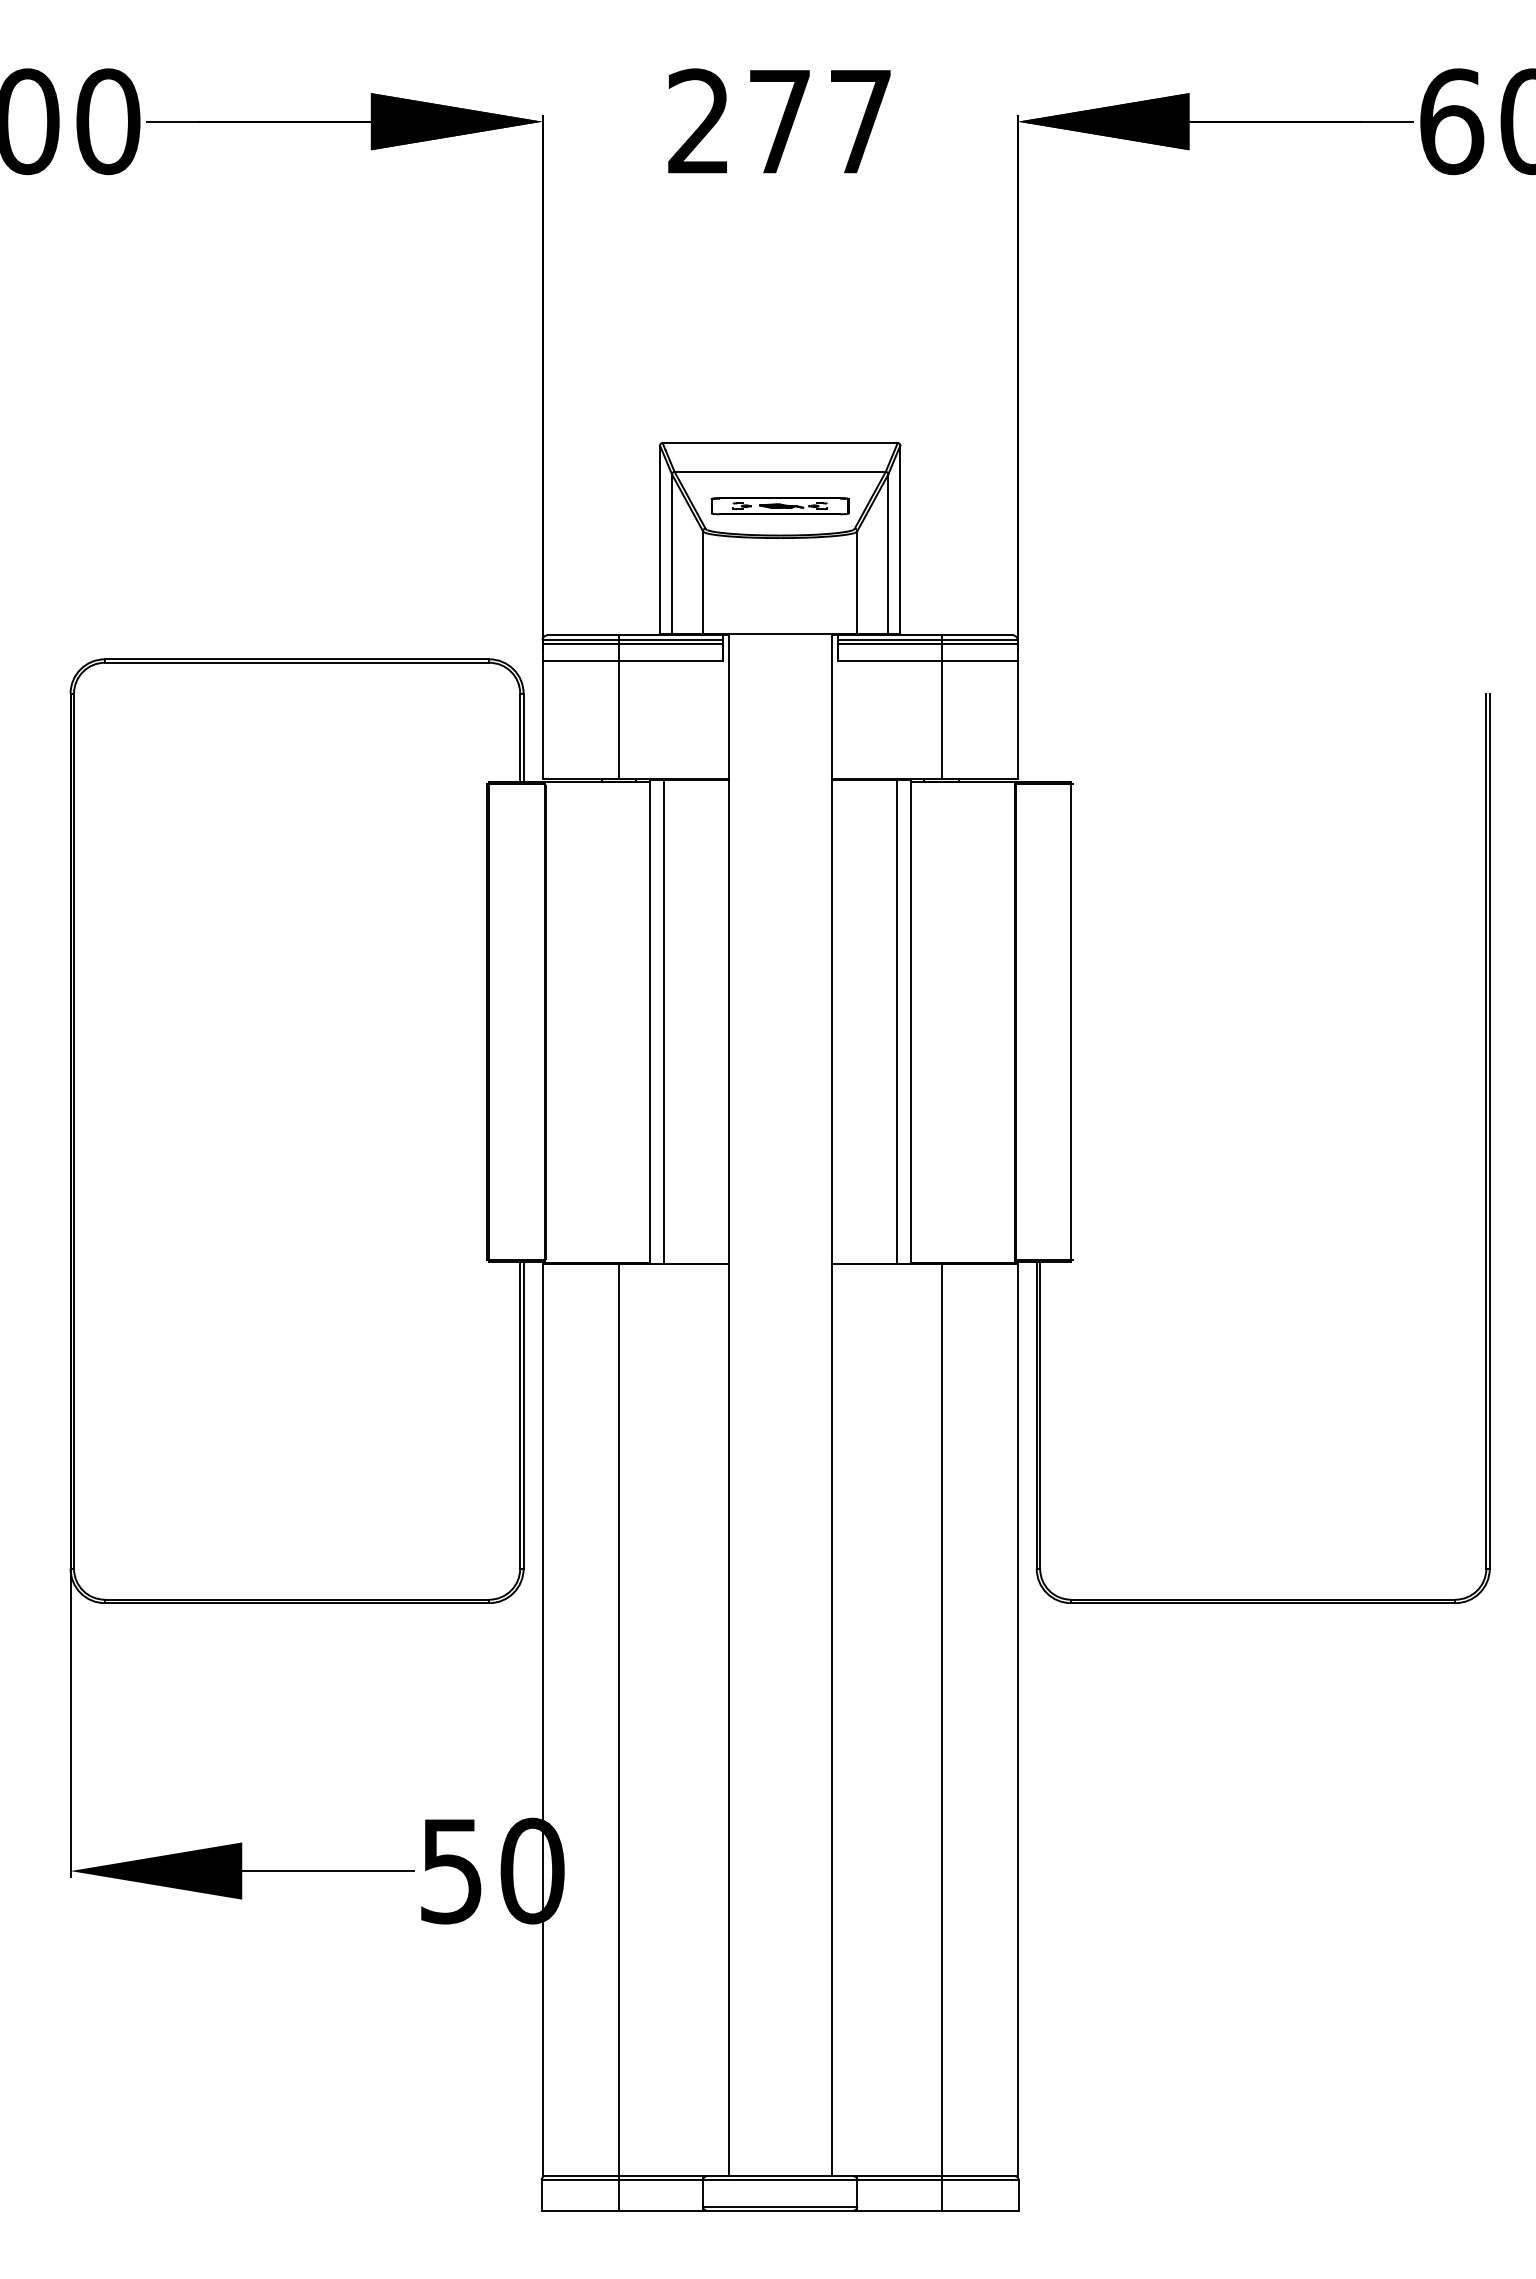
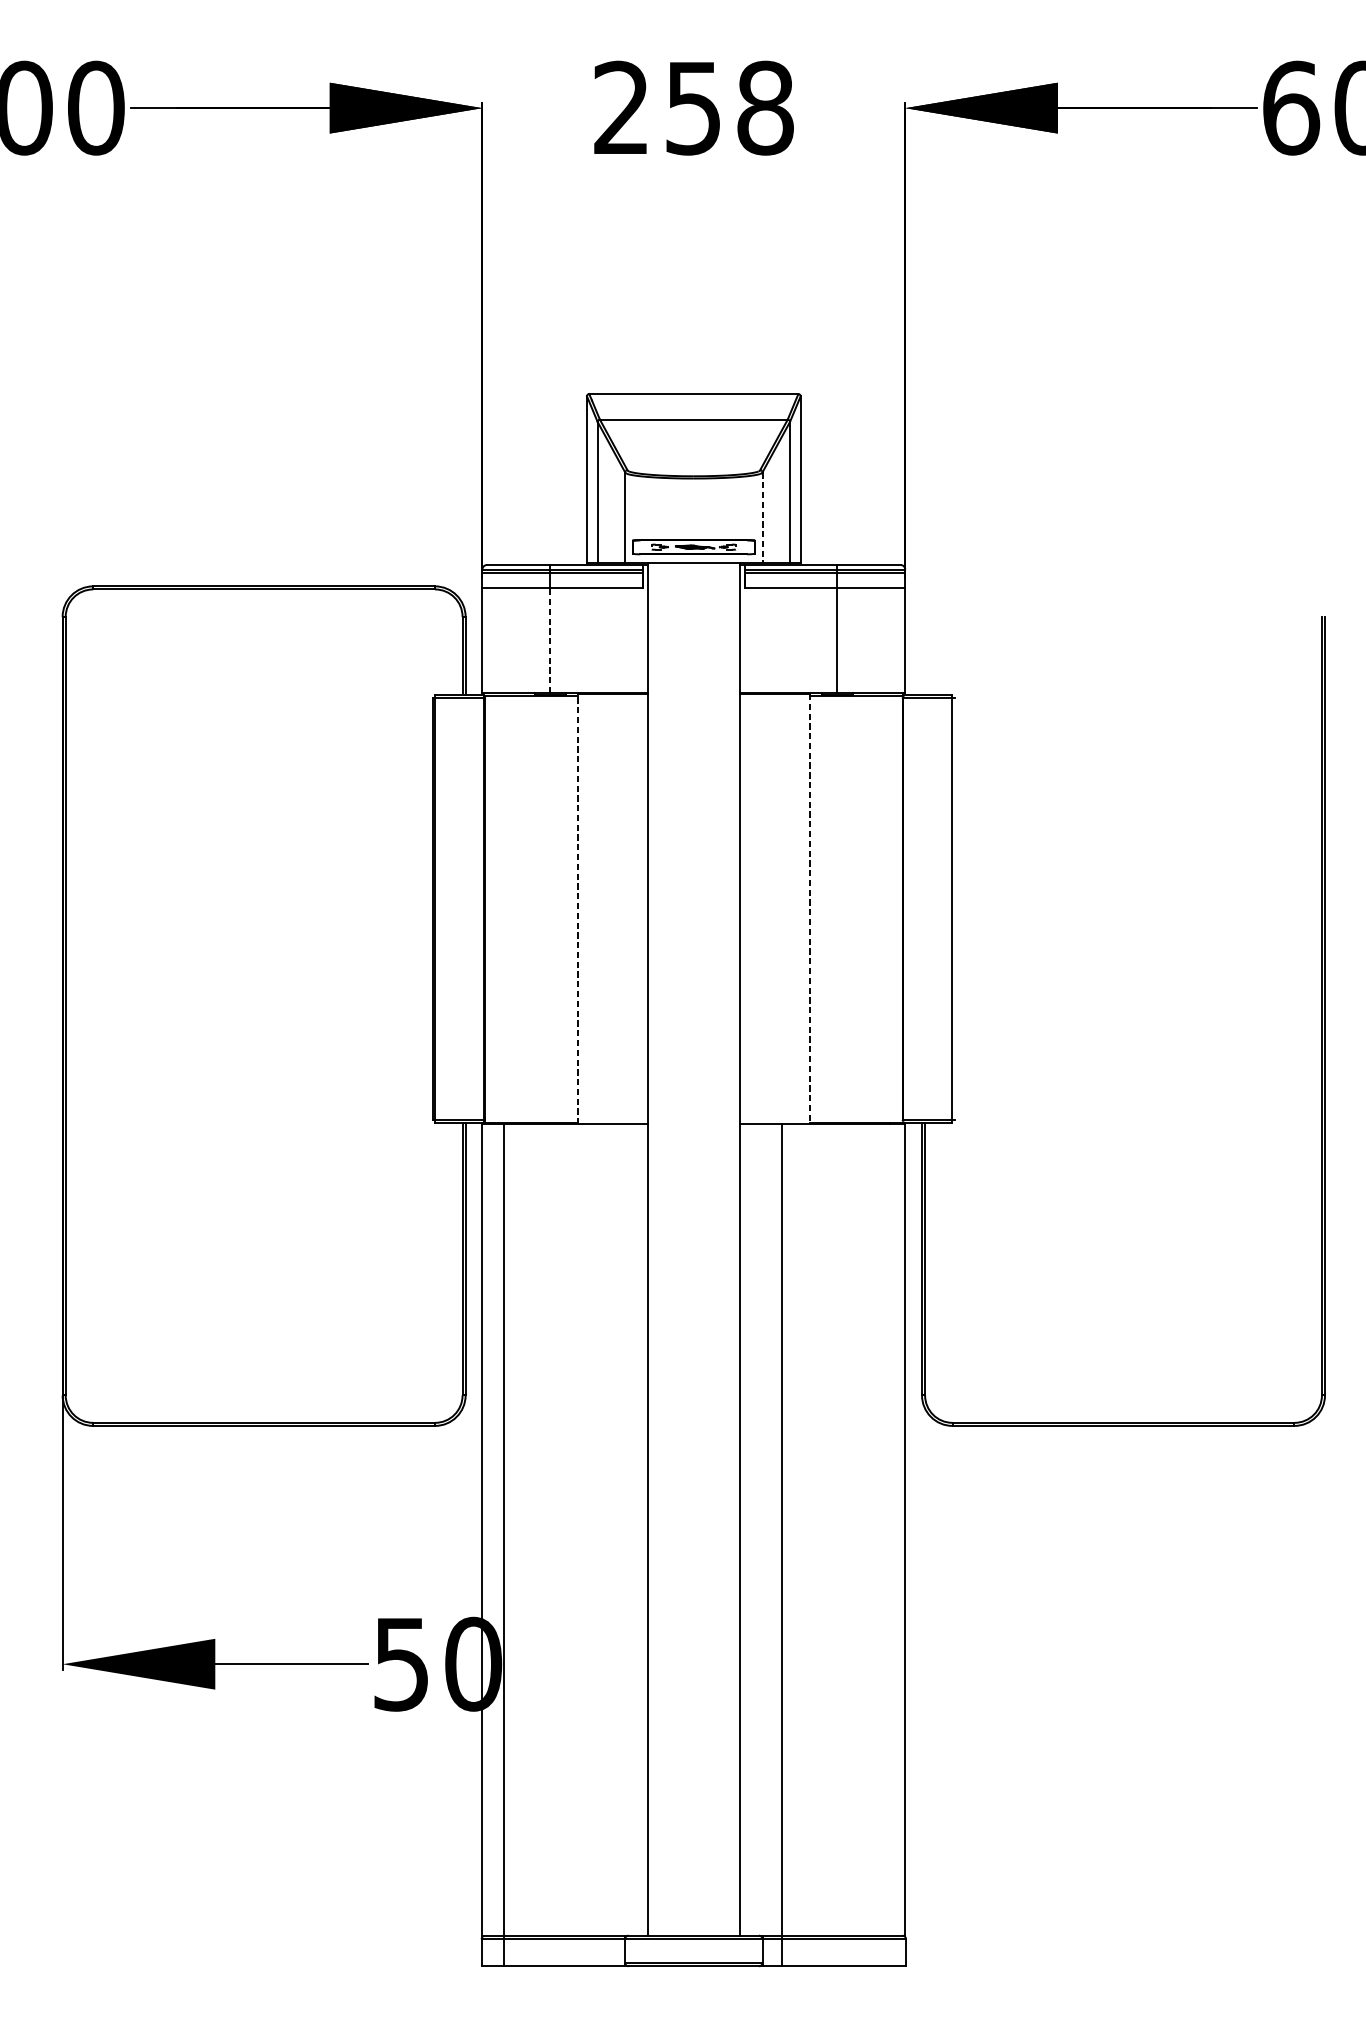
text: (820, 121) -> (729, 107), 277 -> 258
part: (779, 506) -> (693, 547), moved
line: (857, 582) -> (762, 518), solid -> dashed
line: (618, 719) -> (550, 639), solid -> dashed
line: (649, 1022) -> (577, 909), solid -> dashed
line: (663, 1022) -> (590, 909), removed
line: (896, 1022) -> (797, 909), removed
line: (910, 1022) -> (809, 909), solid -> dashed
line: (618, 1737) -> (503, 1545), moved
line: (941, 1737) -> (782, 1545), moved

